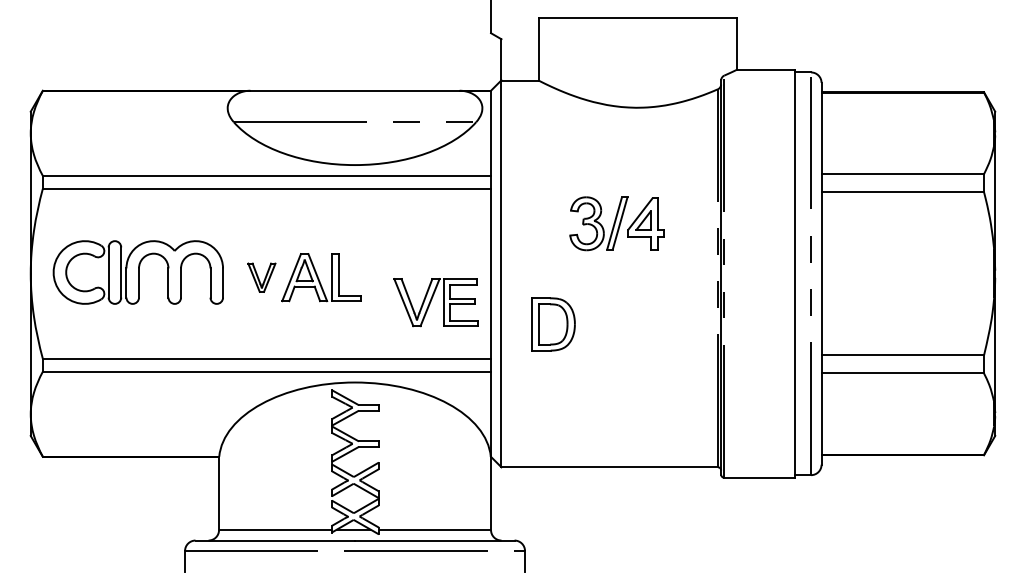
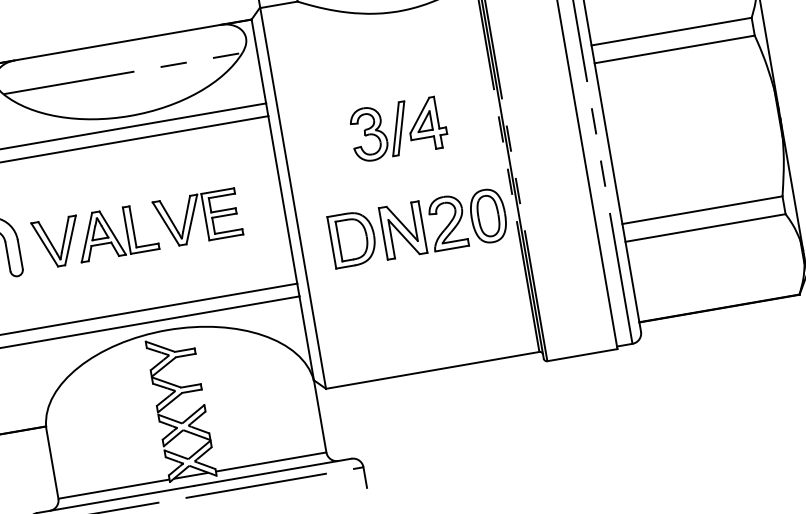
part: (261, 277) -> (57, 242), size x1.67
part: (435, 302) -> (197, 218), moved
part: (645, 324) -> (443, 223), added

